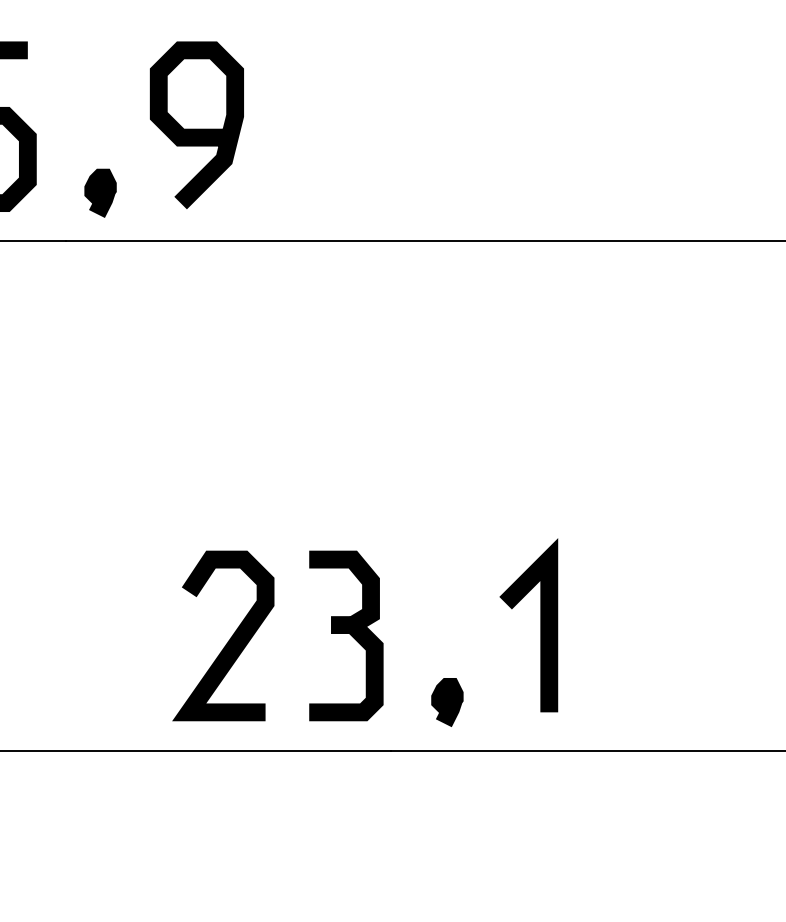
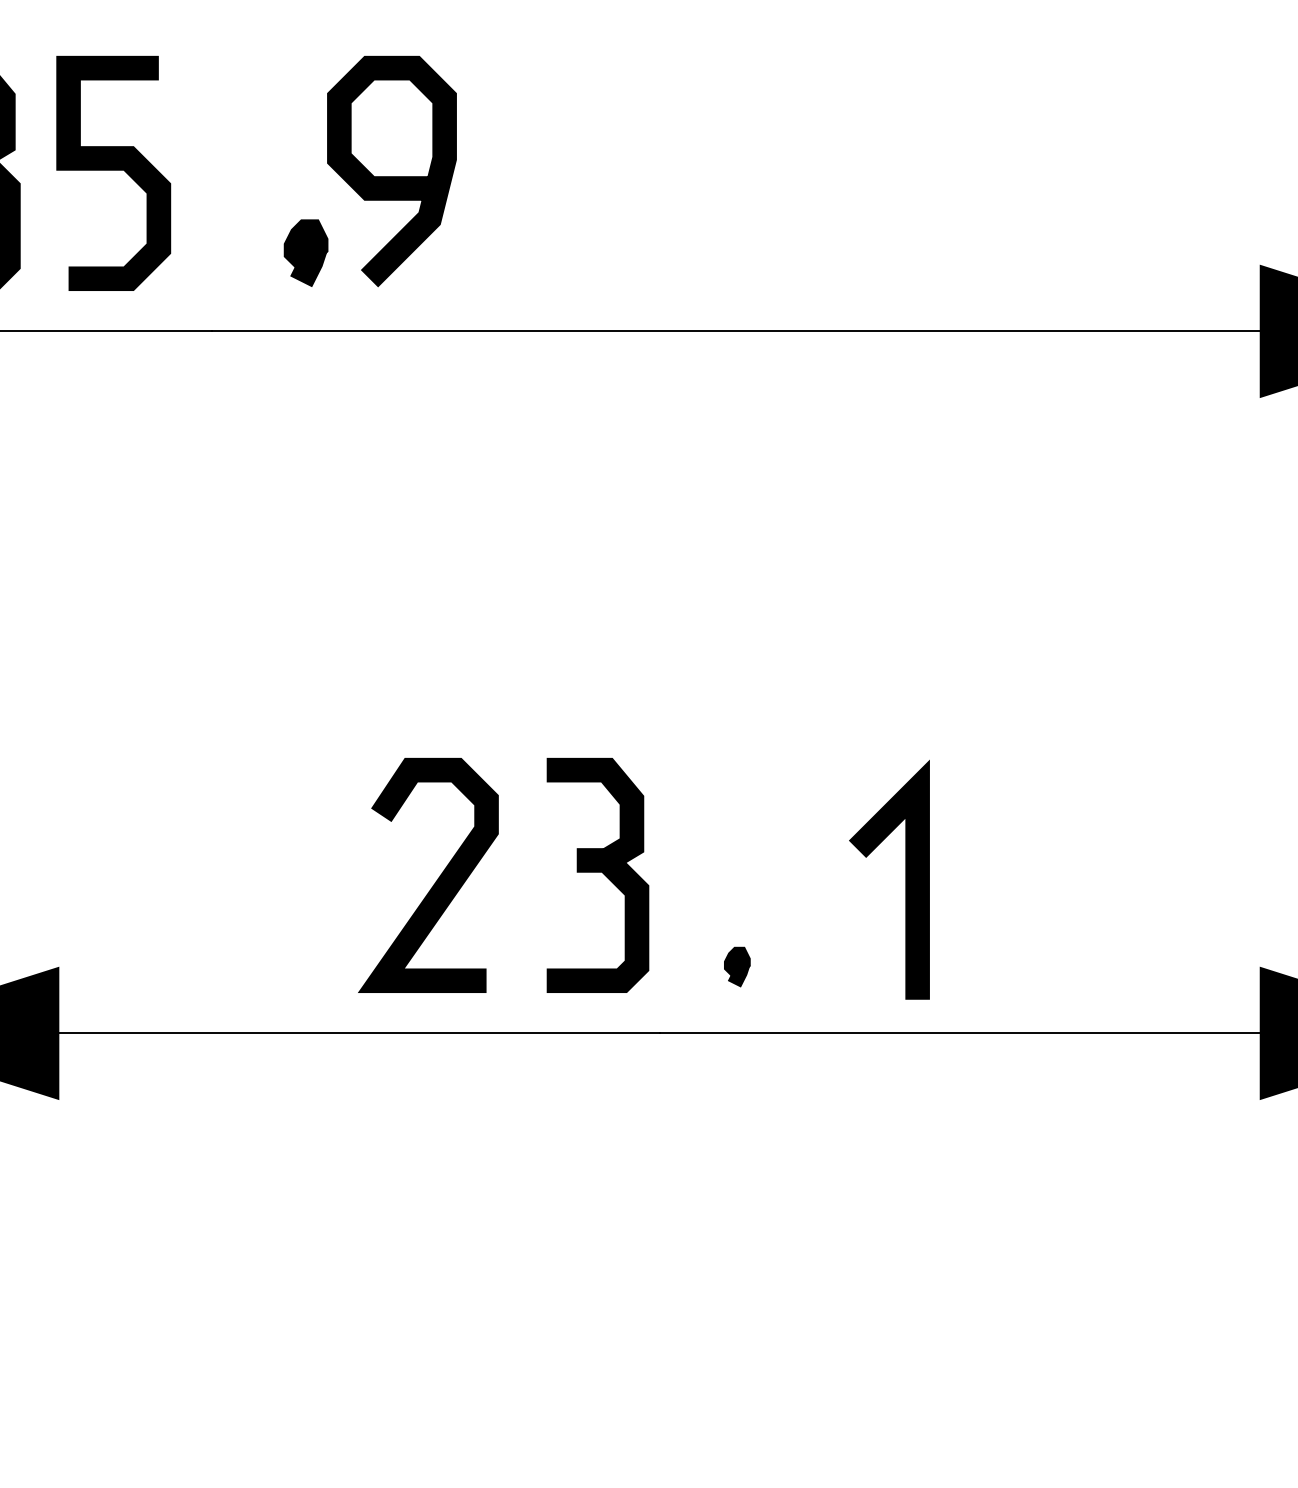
part: (100, 192) -> (305, 252), moved
line: (540, 625) -> (905, 879), moved
part: (447, 702) -> (737, 966), size x0.6

